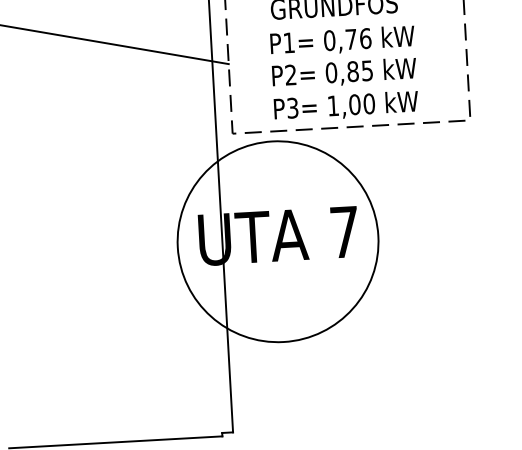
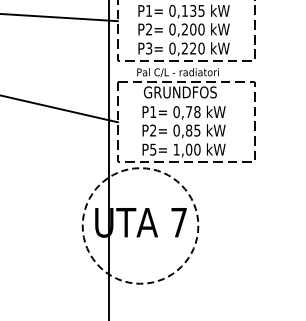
text: (365, 37) -> (197, 111), 0,76 -> 0,78
text: (293, 106) -> (153, 148), P3= -> P5=
circle: (277, 240) -> (140, 225), solid -> dashed

